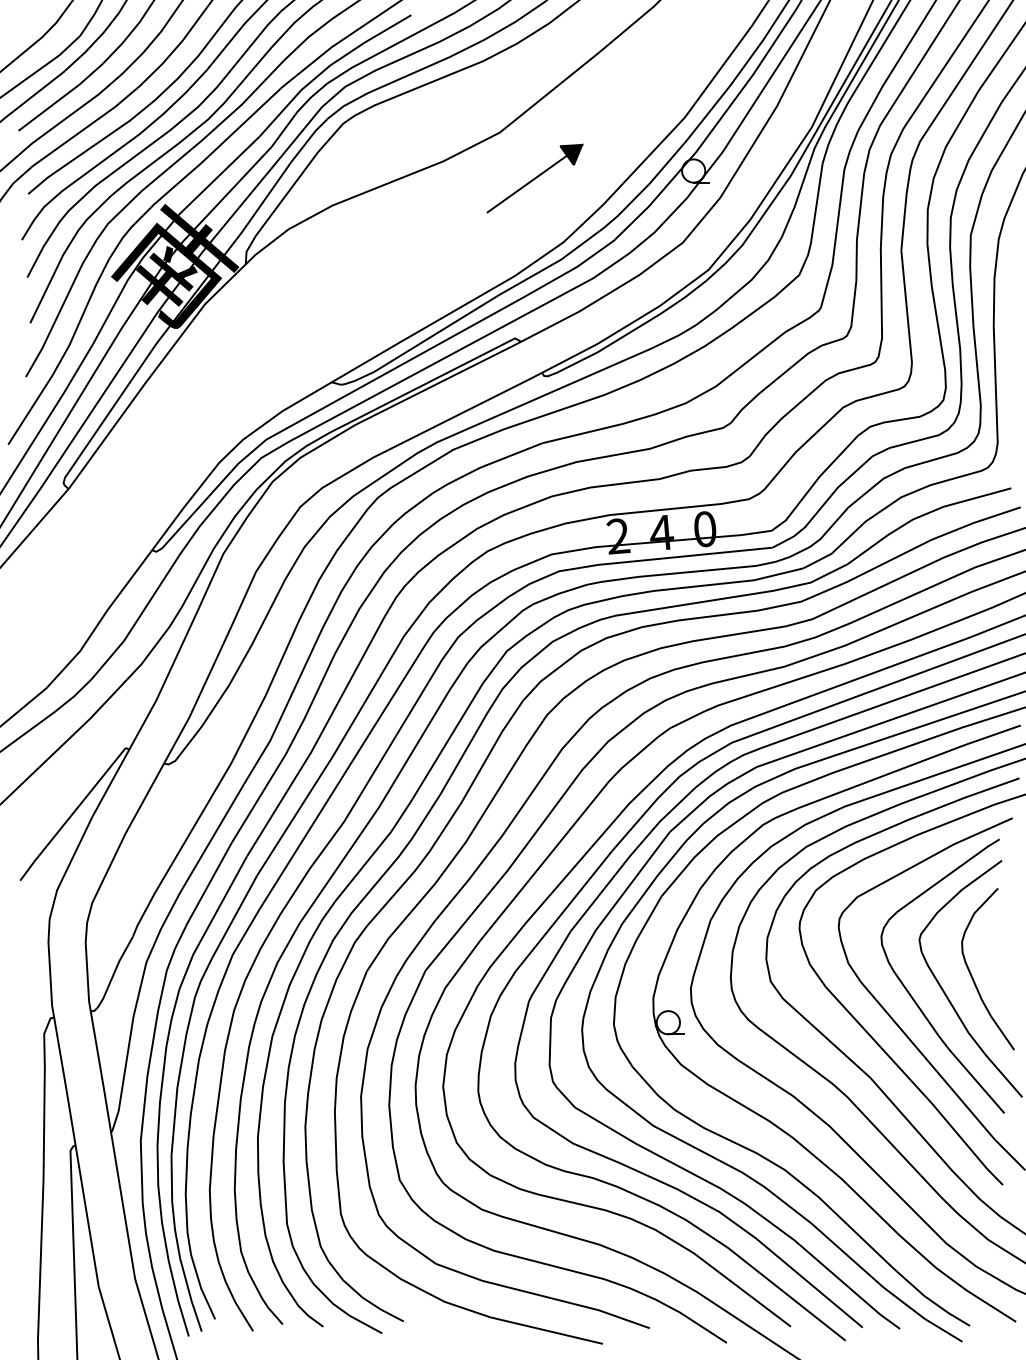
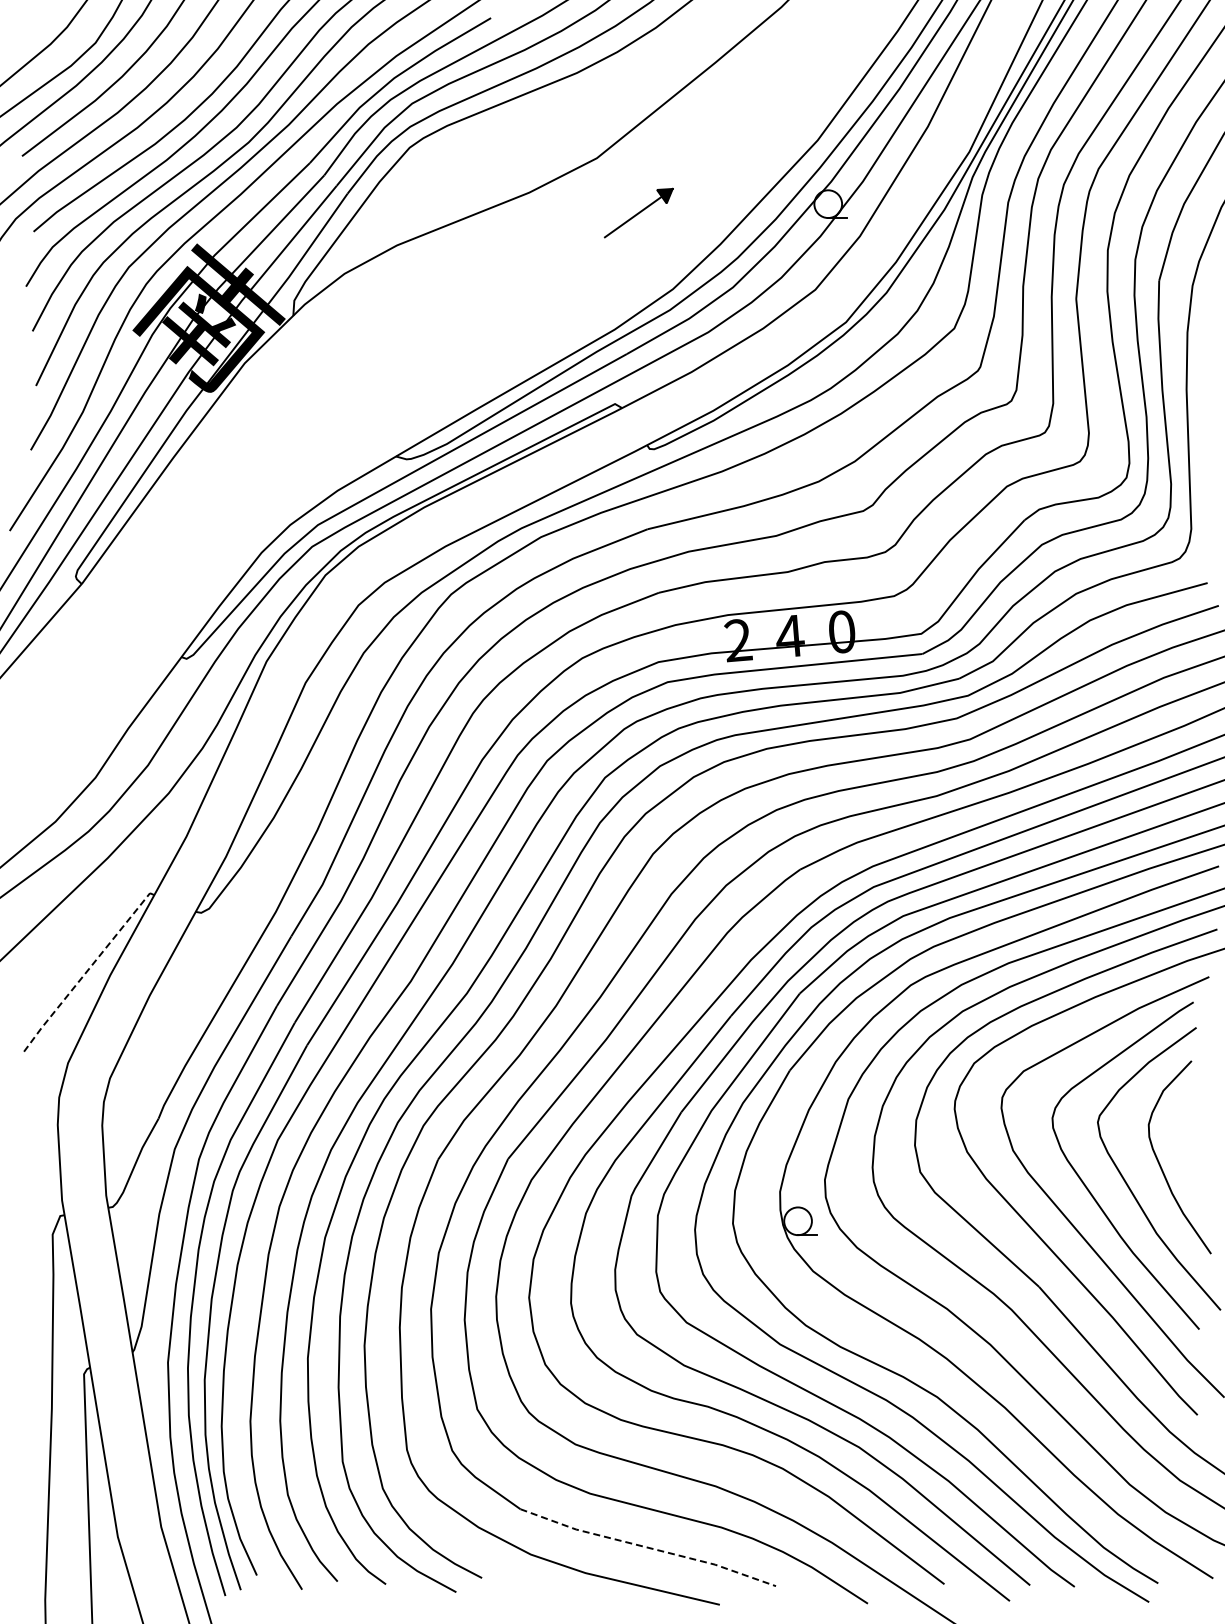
part: (534, 177) -> (638, 212), size x0.6
line: (72, 814) -> (86, 972), solid -> dashed
line: (543, 1295) -> (648, 1547), solid -> dashed

